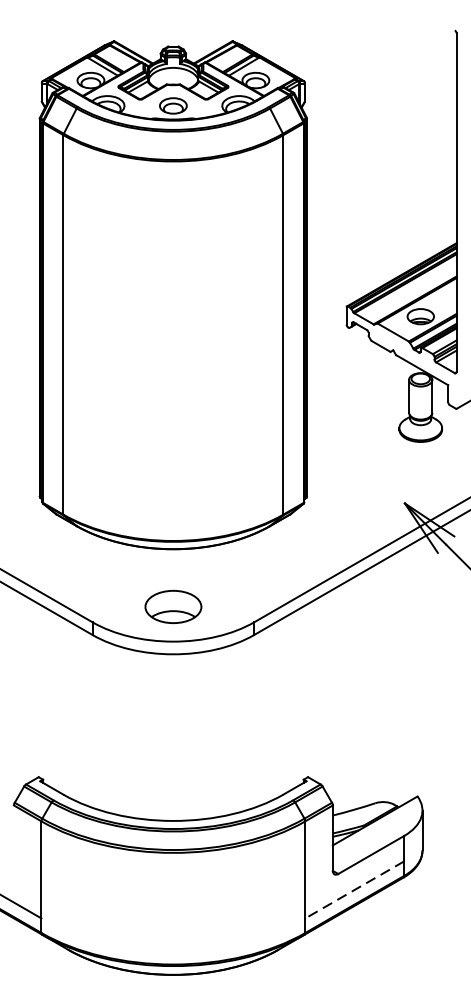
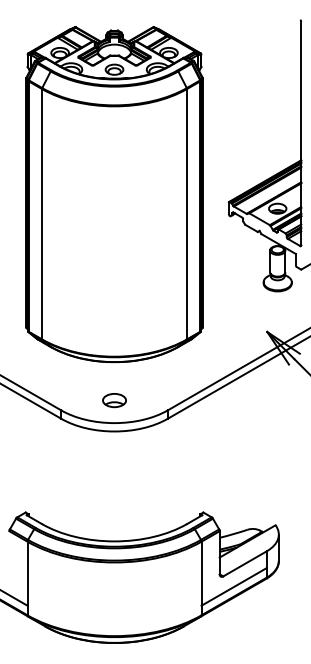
part: (173, 607) -> (114, 400), size x0.62
line: (355, 889) -> (234, 586), dashed -> solid

